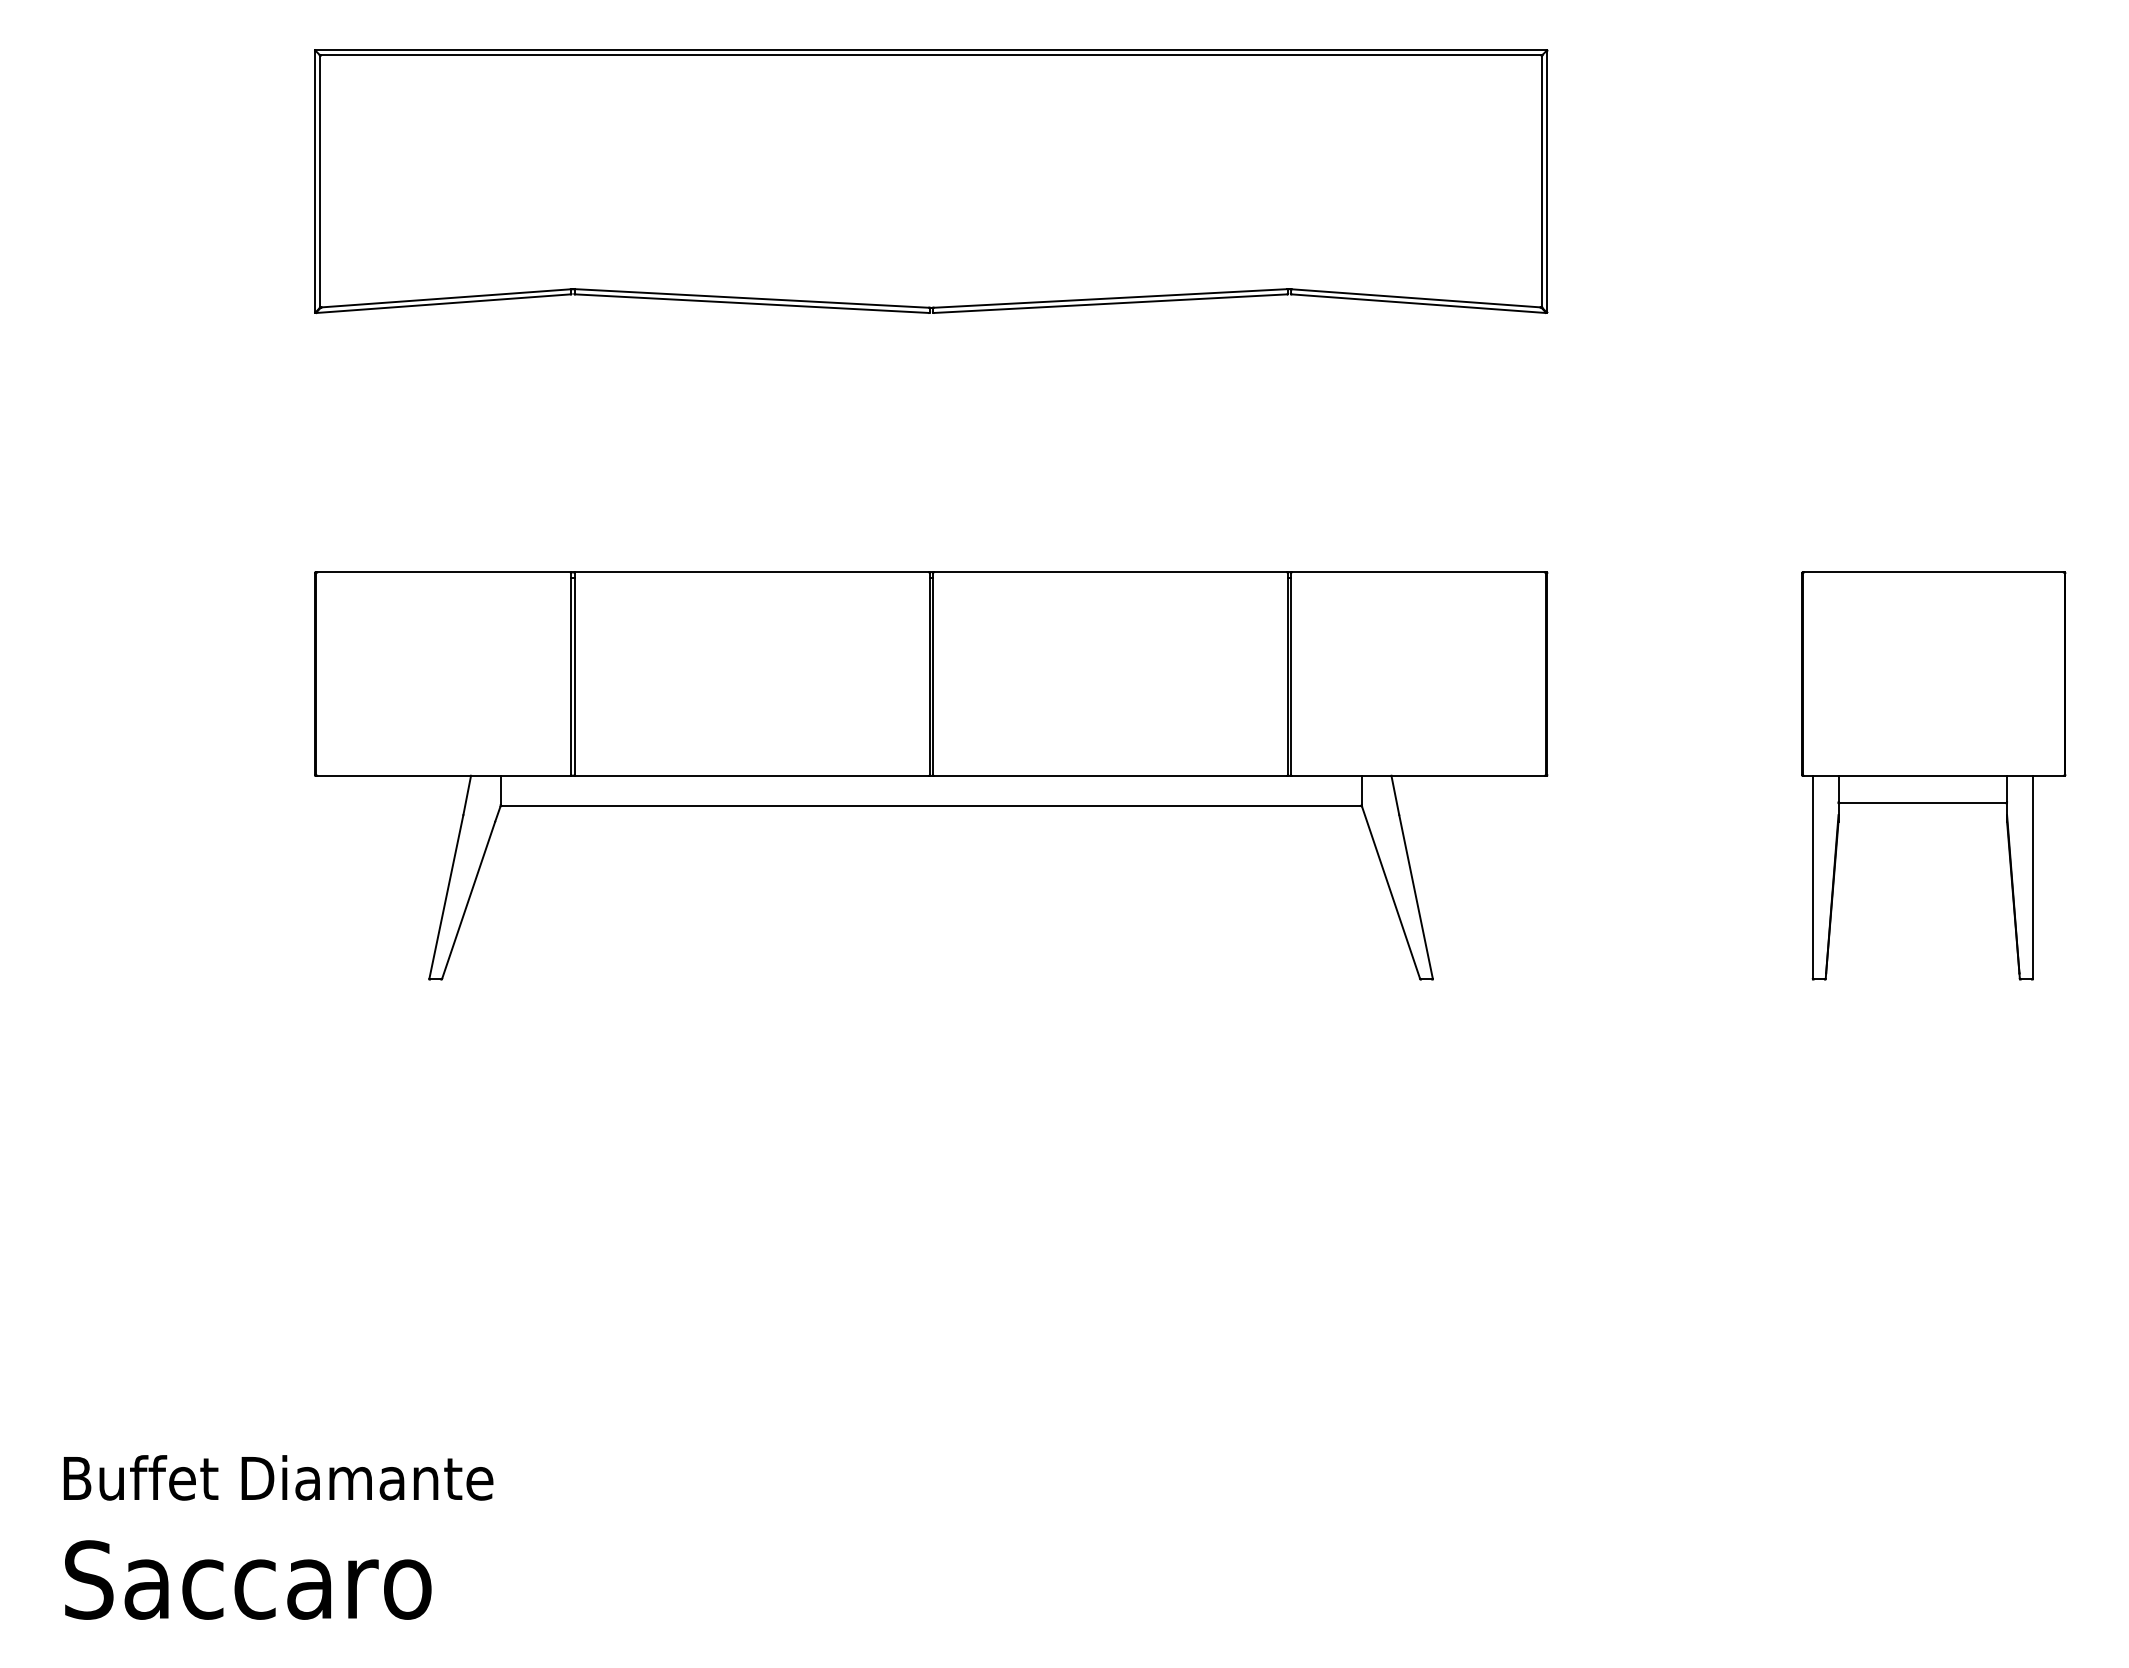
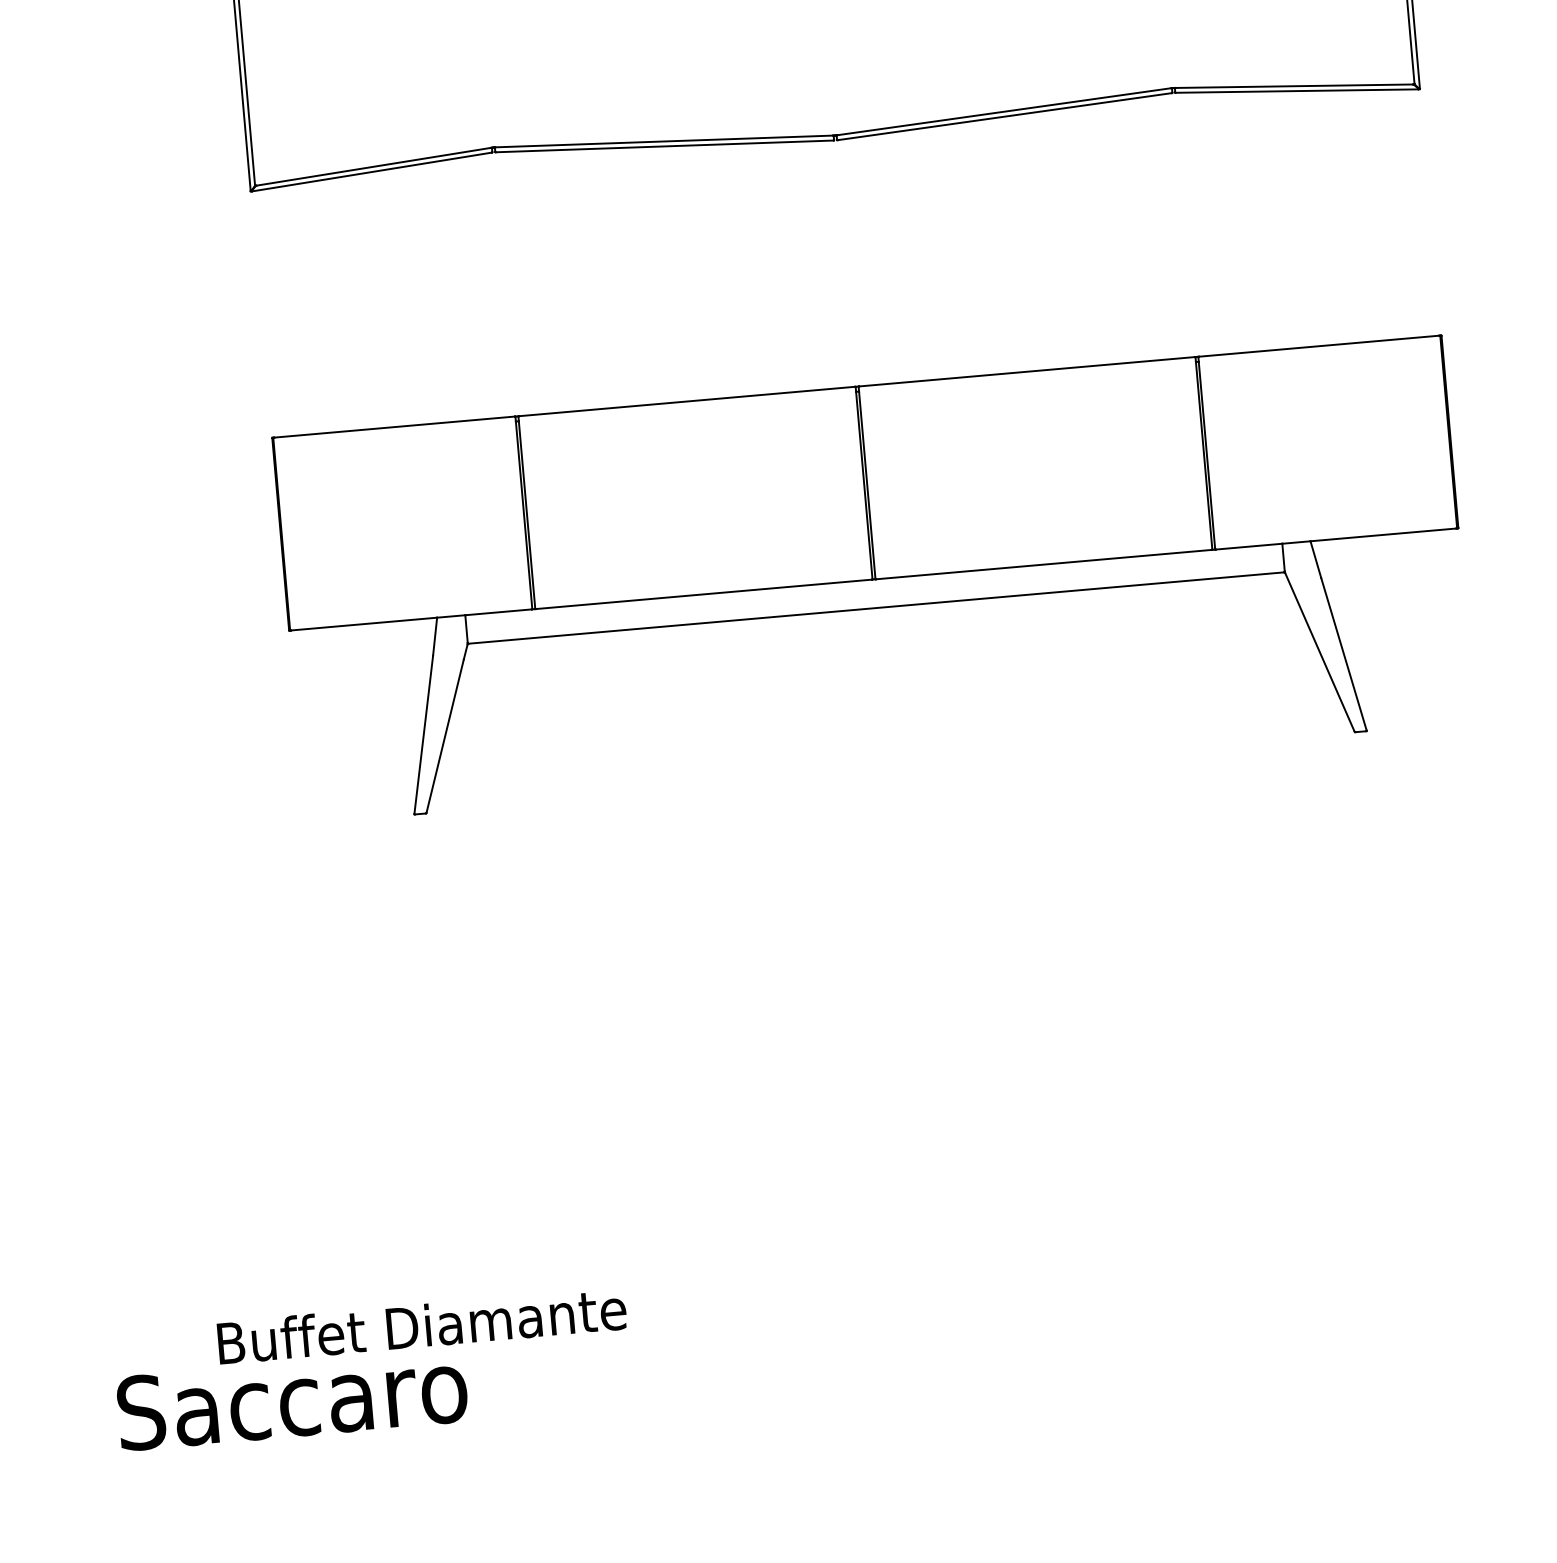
text: (278, 1477) -> (422, 1325), moved

